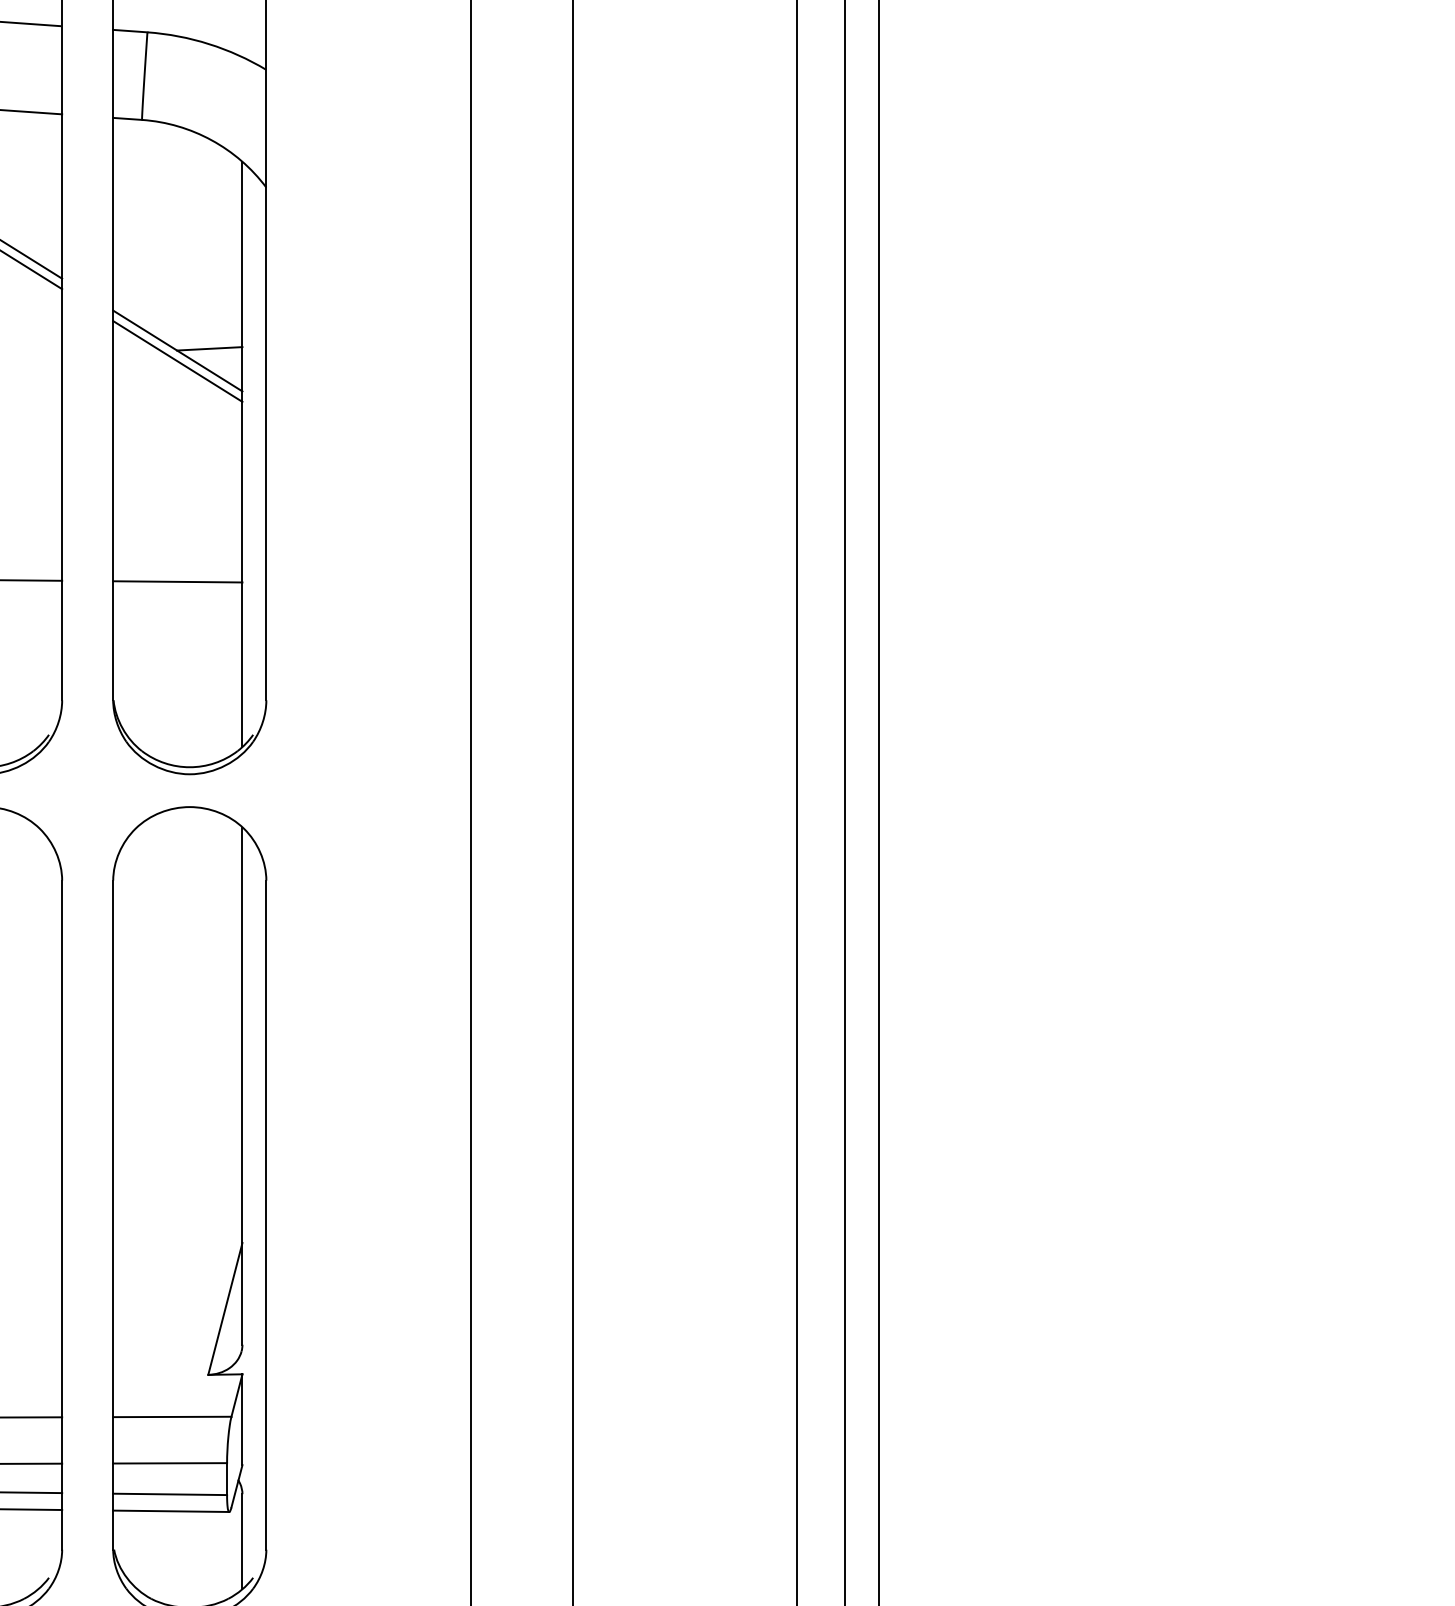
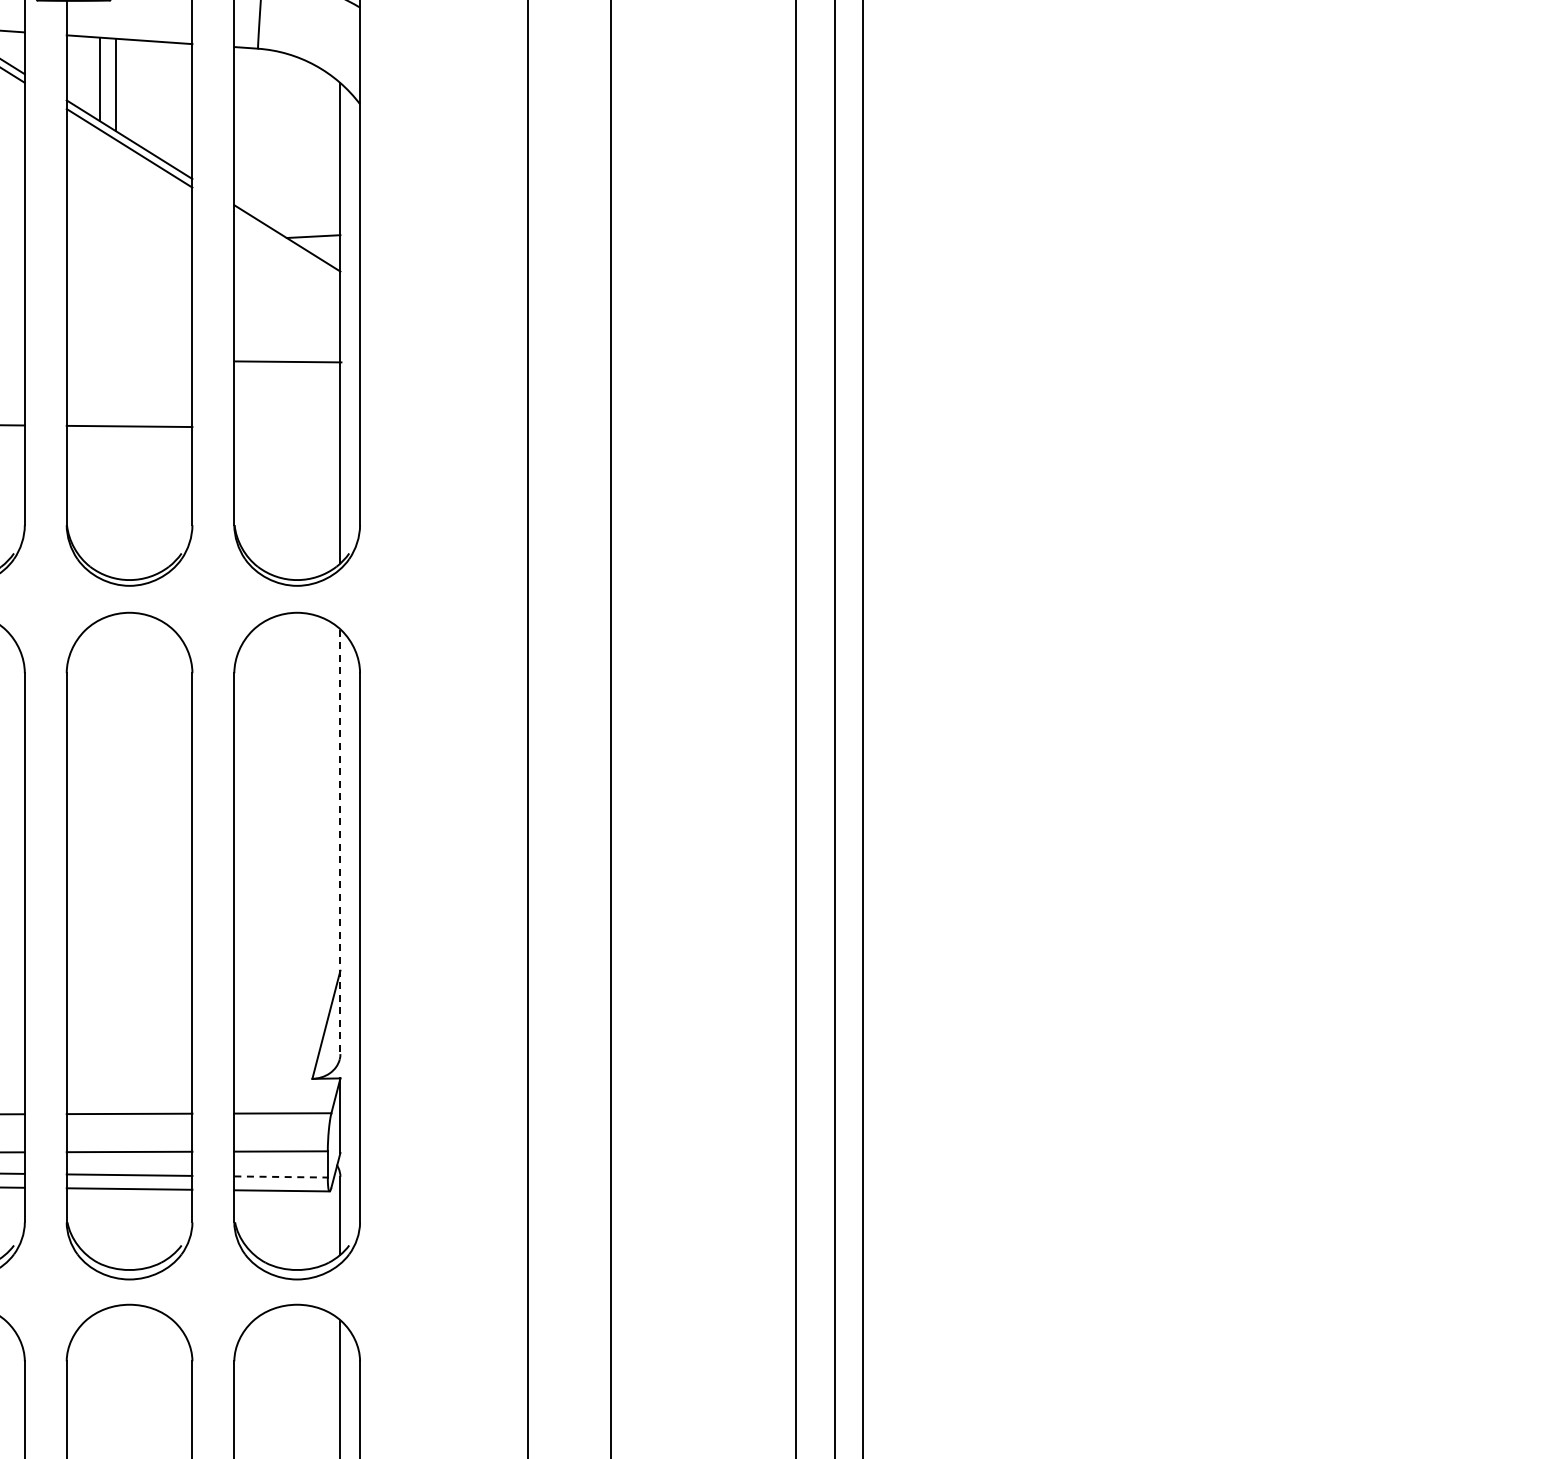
line: (177, 360) -> (287, 246), removed
line: (177, 581) -> (288, 361), moved
line: (242, 1086) -> (340, 842), solid -> dashed
line: (170, 1493) -> (281, 1176), solid -> dashed

